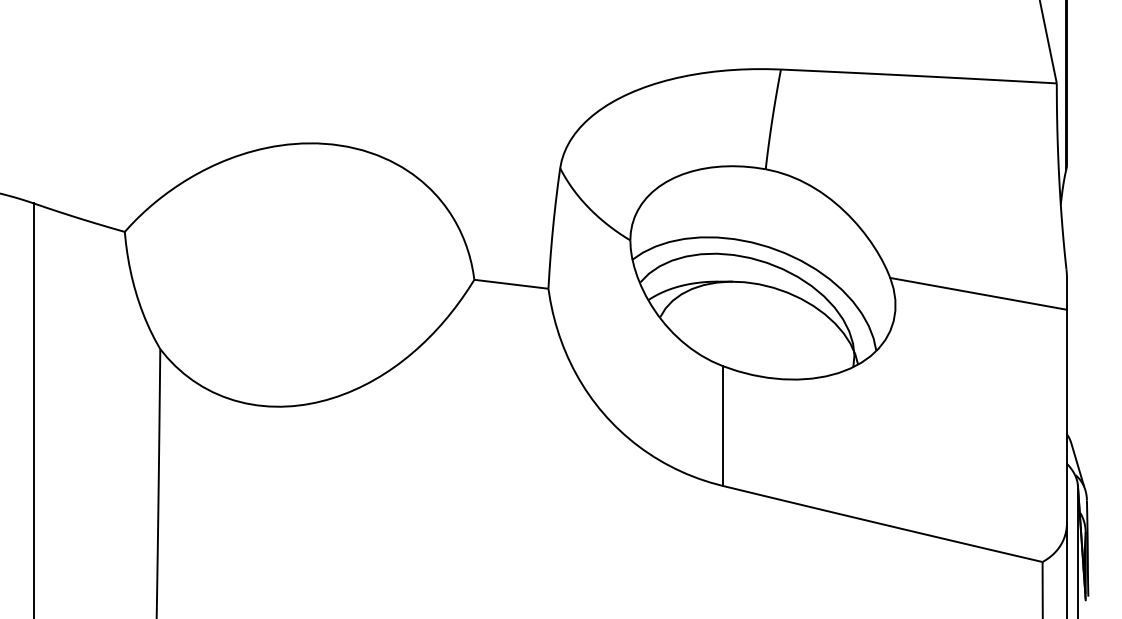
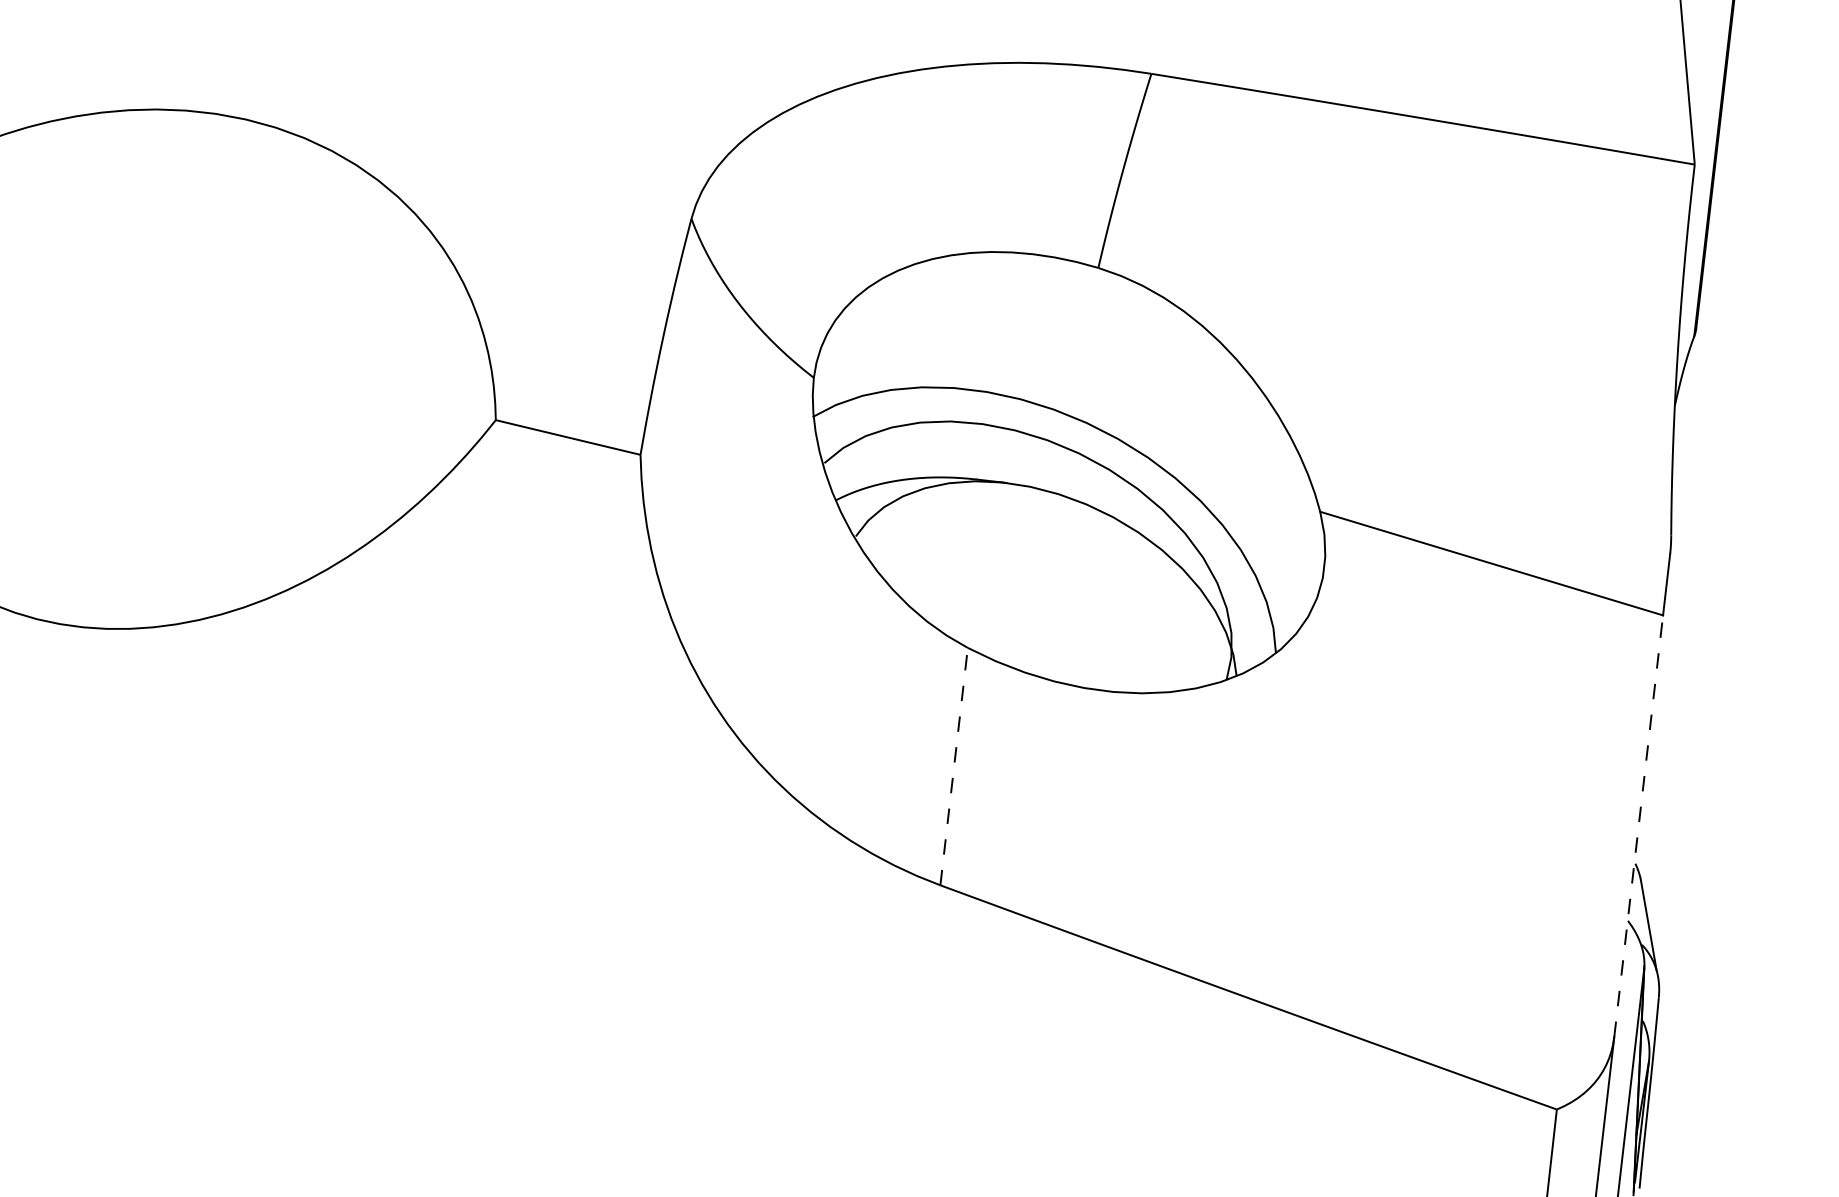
line: (1067, 415) -> (1639, 824), solid -> dashed
line: (722, 425) -> (954, 765), solid -> dashed

